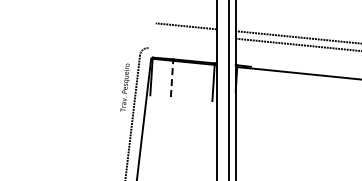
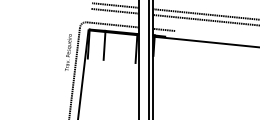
line: (185, 33) -> (114, 11), added
line: (182, 51) -> (112, 24), added
line: (249, 57) -> (164, 29), added
line: (172, 78) -> (104, 45), dashed -> solid

